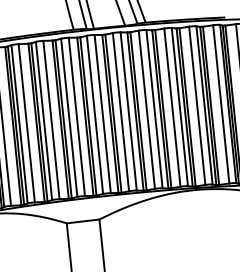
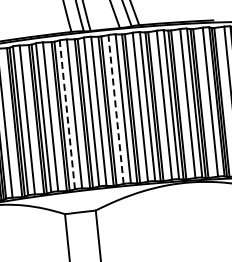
line: (121, 112) -> (116, 109), solid -> dashed
line: (69, 117) -> (67, 114), solid -> dashed

